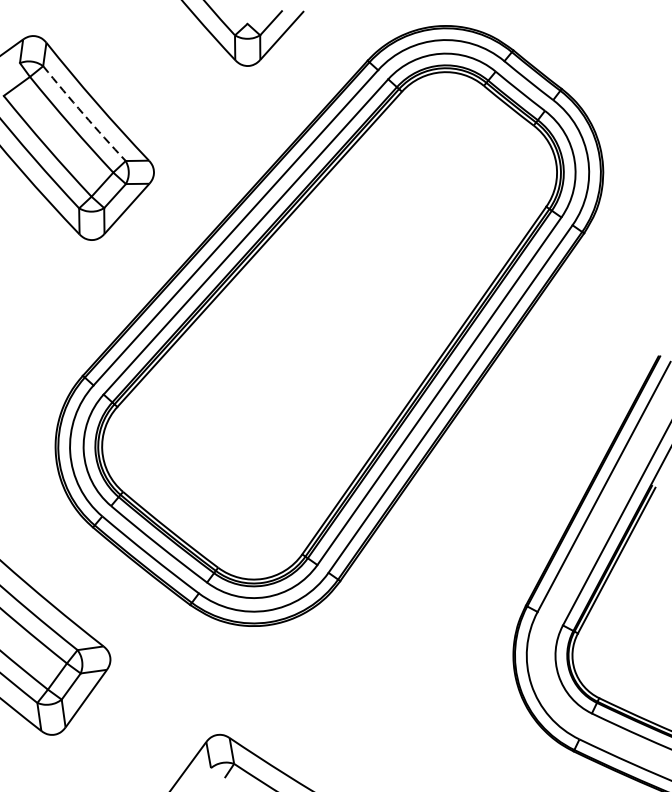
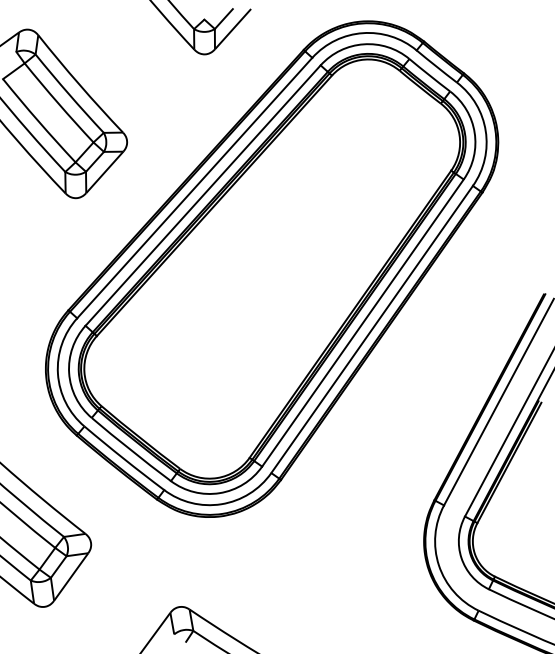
arc: (84, 114) -> (69, 94), dashed -> solid

